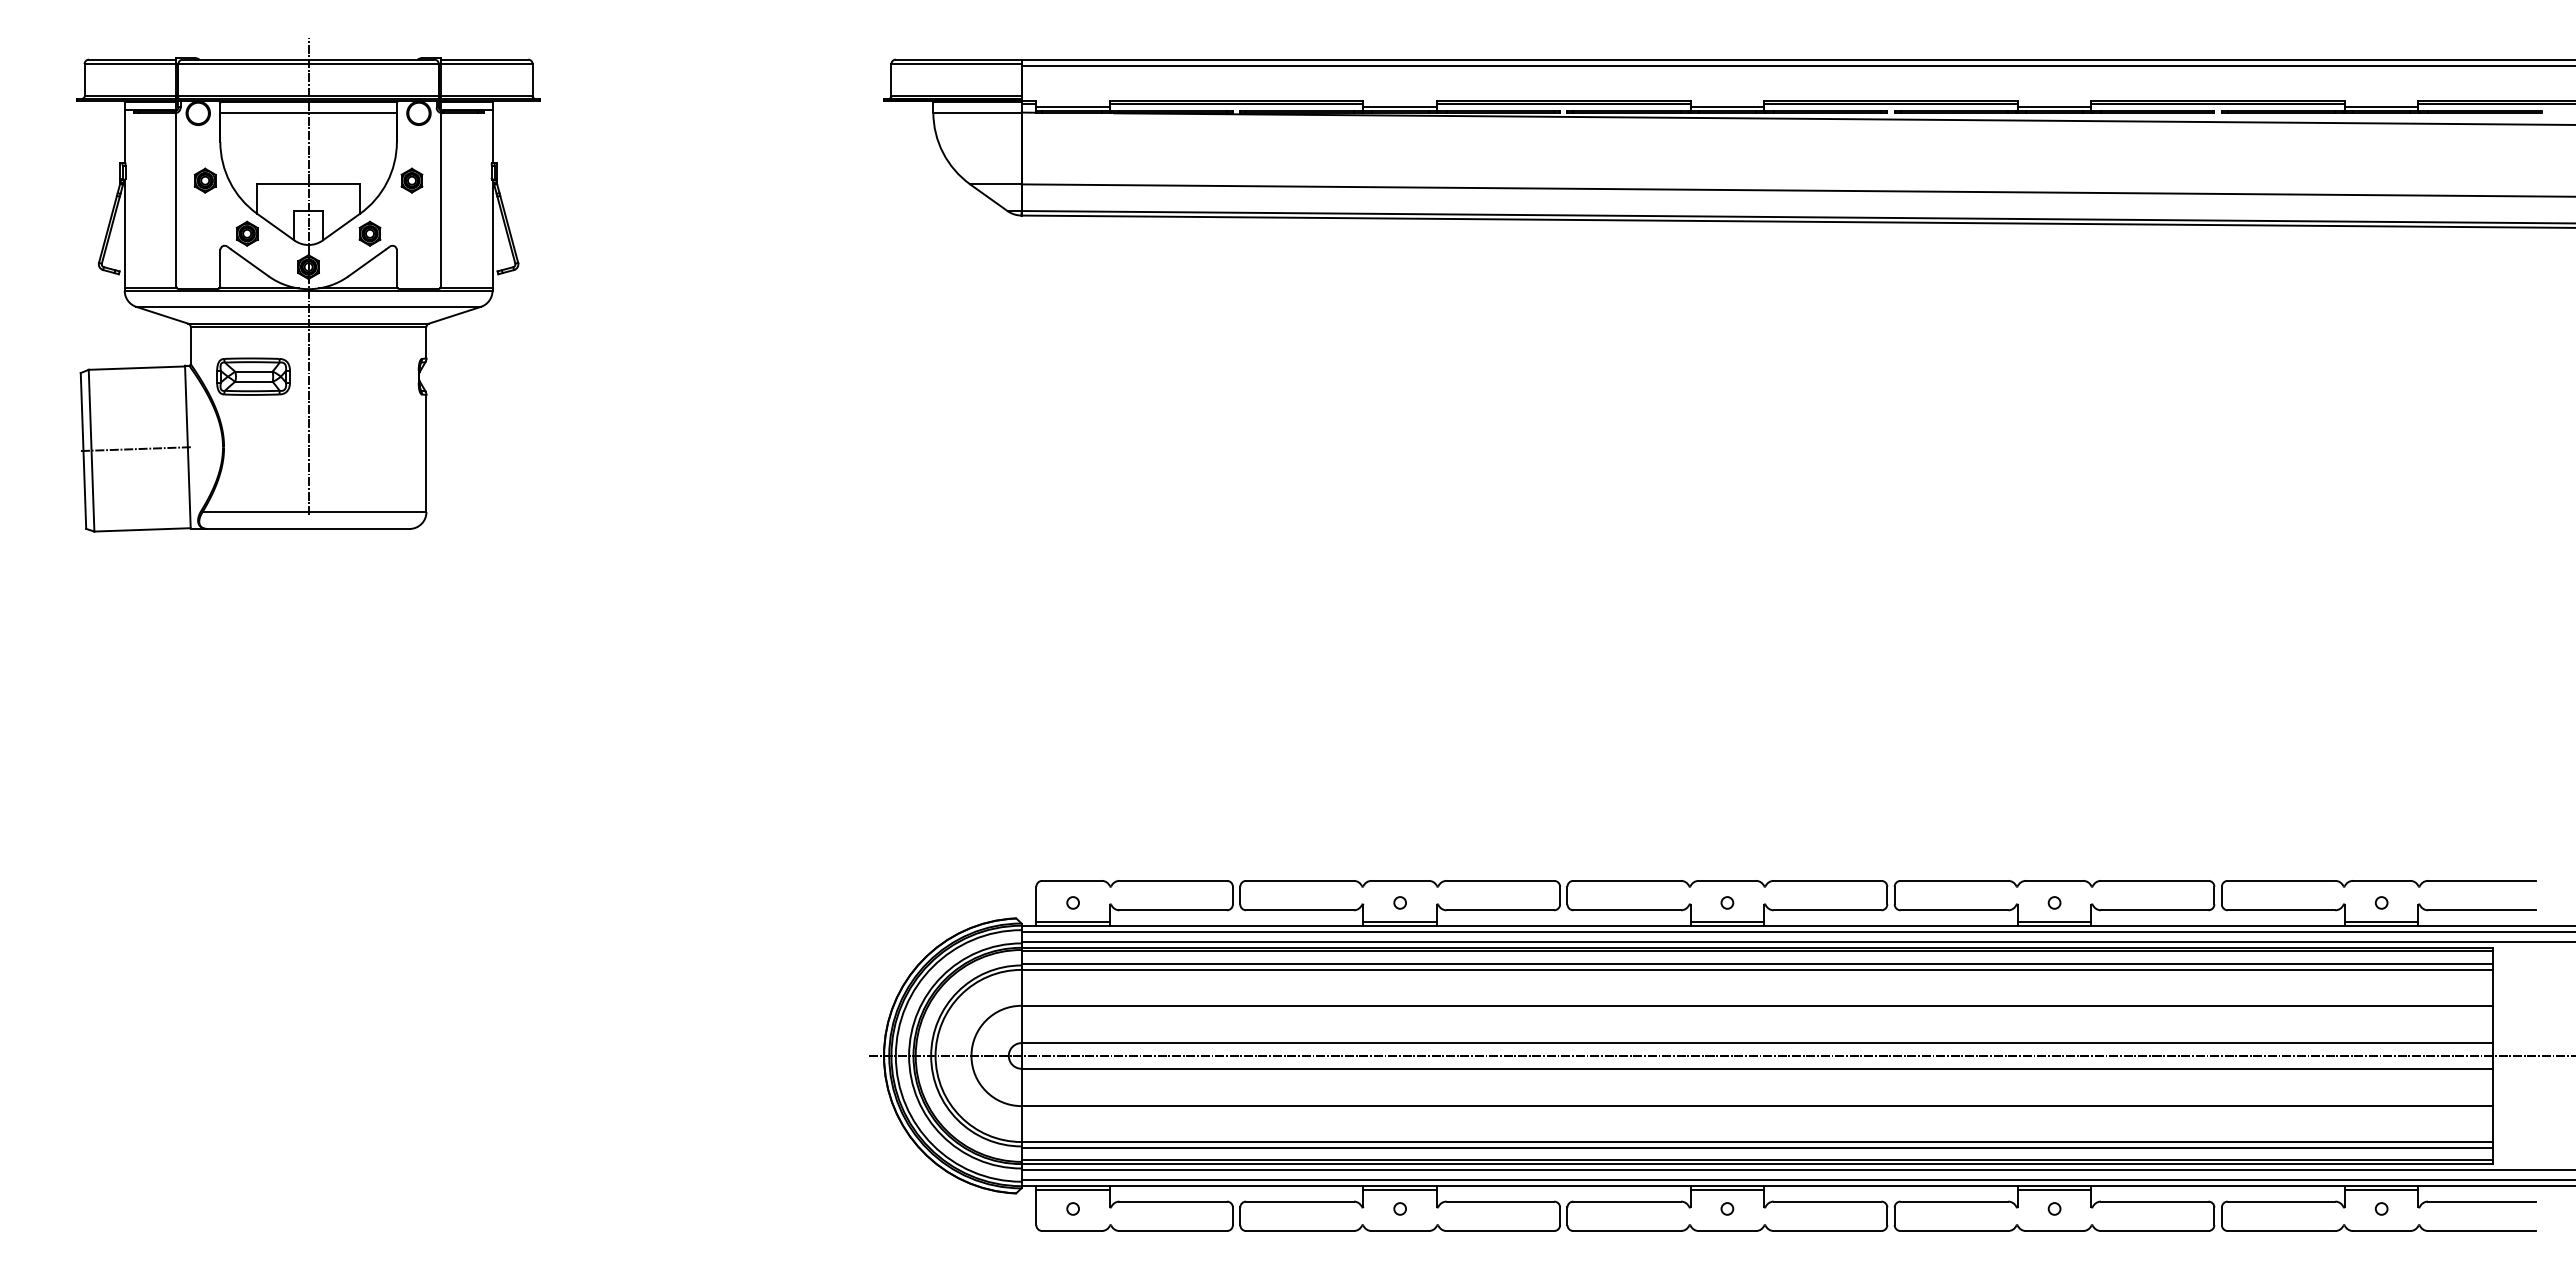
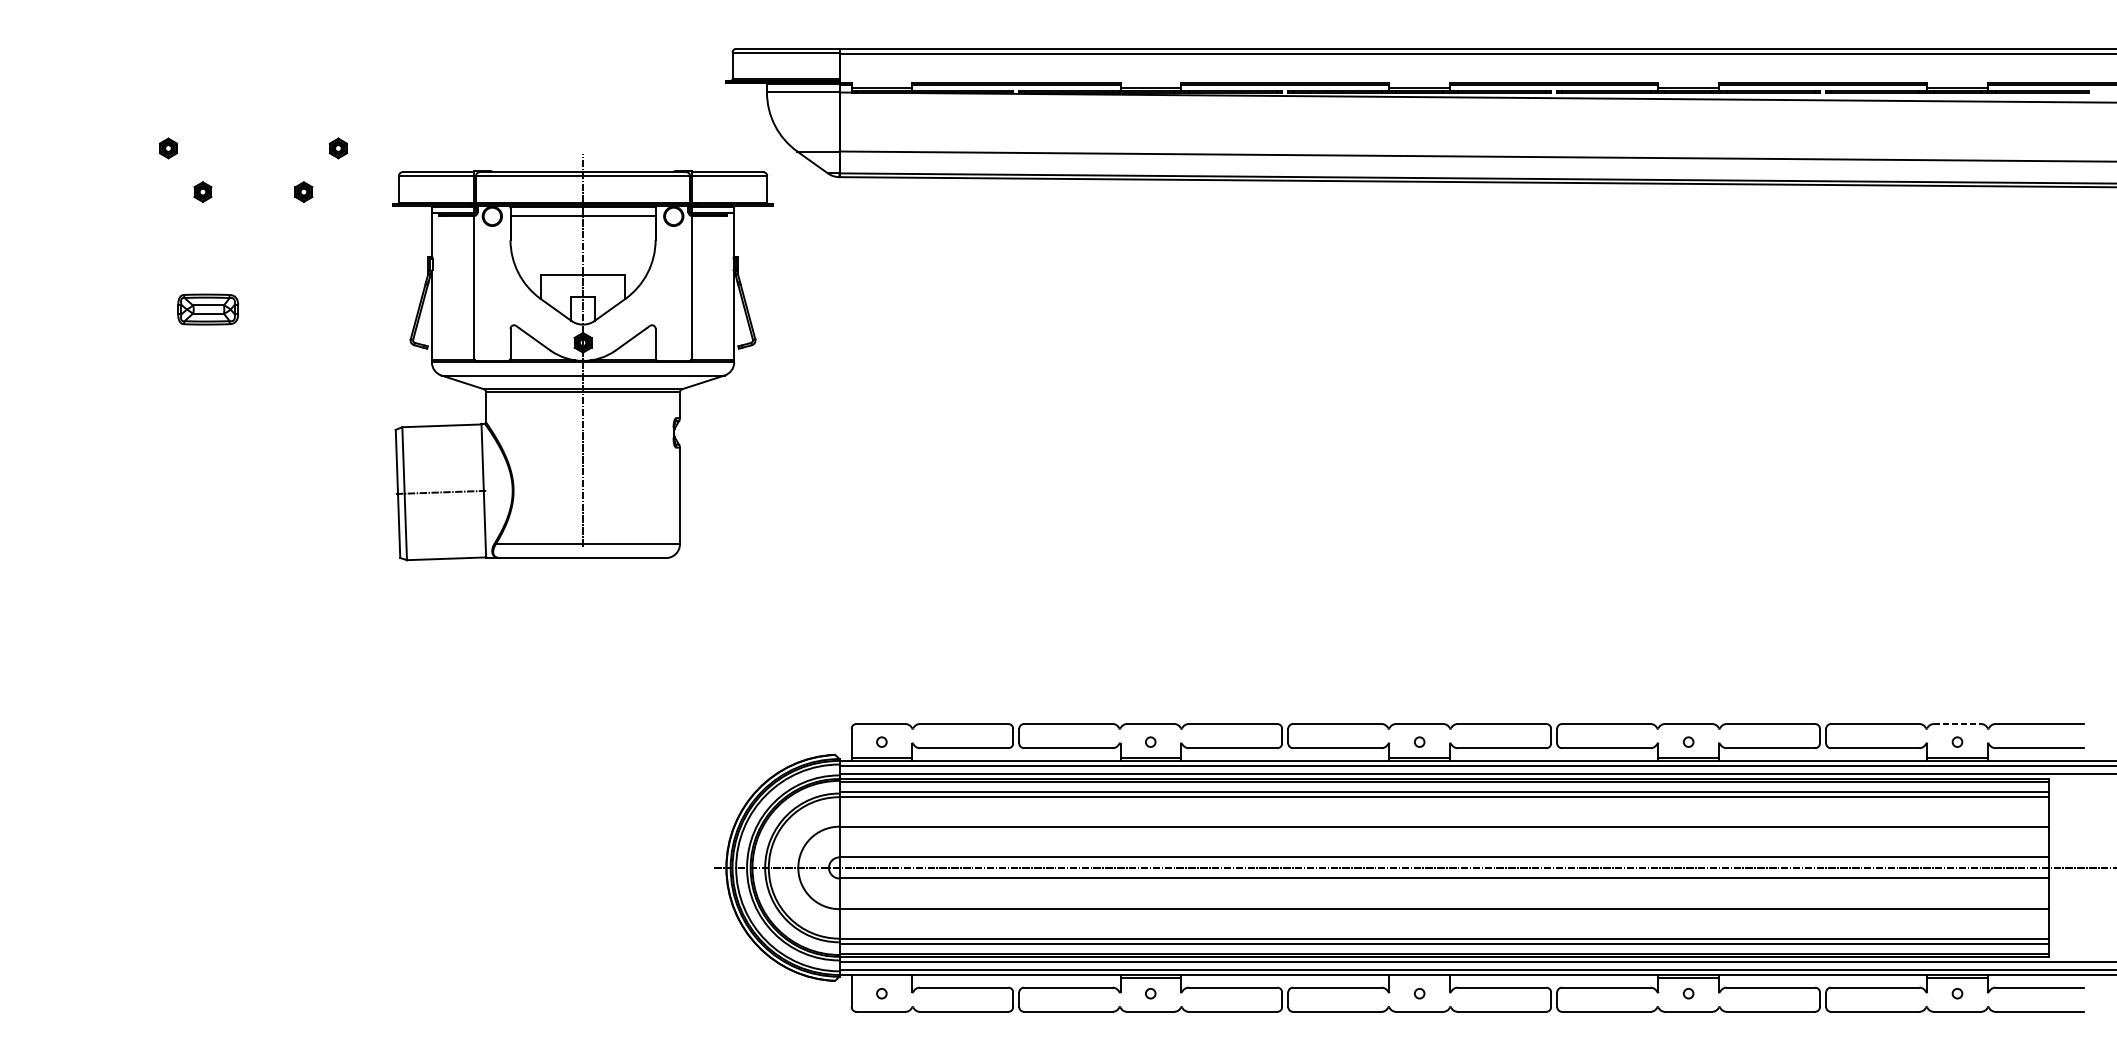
part: (308, 285) -> (582, 357), moved
line: (2381, 880) -> (1957, 723), solid -> dashed
line: (1072, 1189) -> (881, 977), removed
line: (1727, 1189) -> (1419, 977), removed

